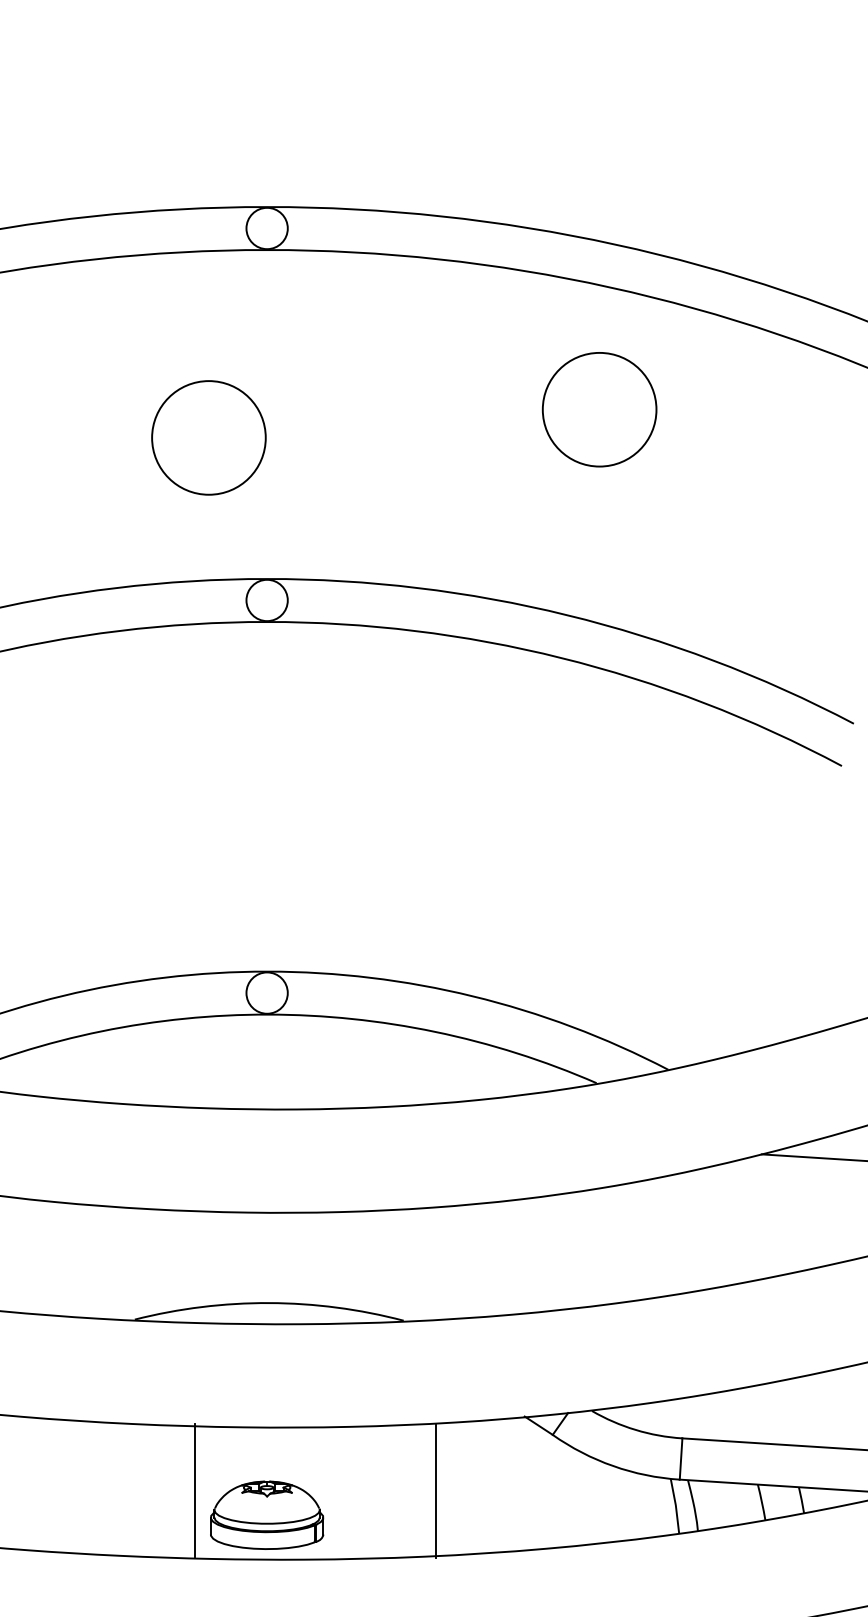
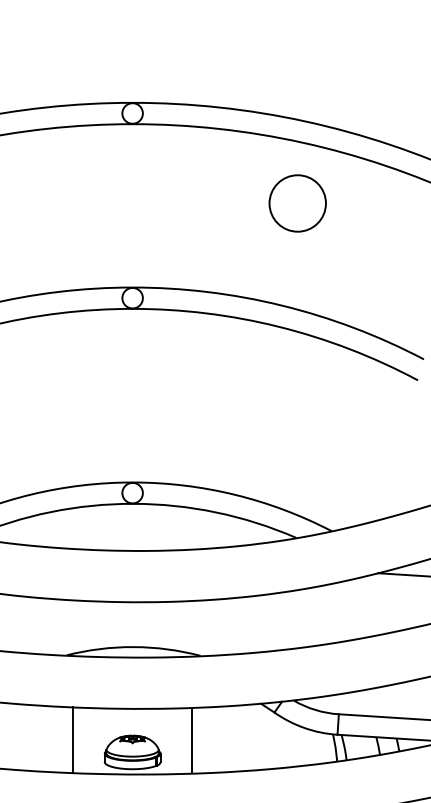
circle: (208, 437) -> (103, 217), removed
line: (196, 1491) -> (73, 740), moved
line: (436, 1491) -> (192, 740), moved

